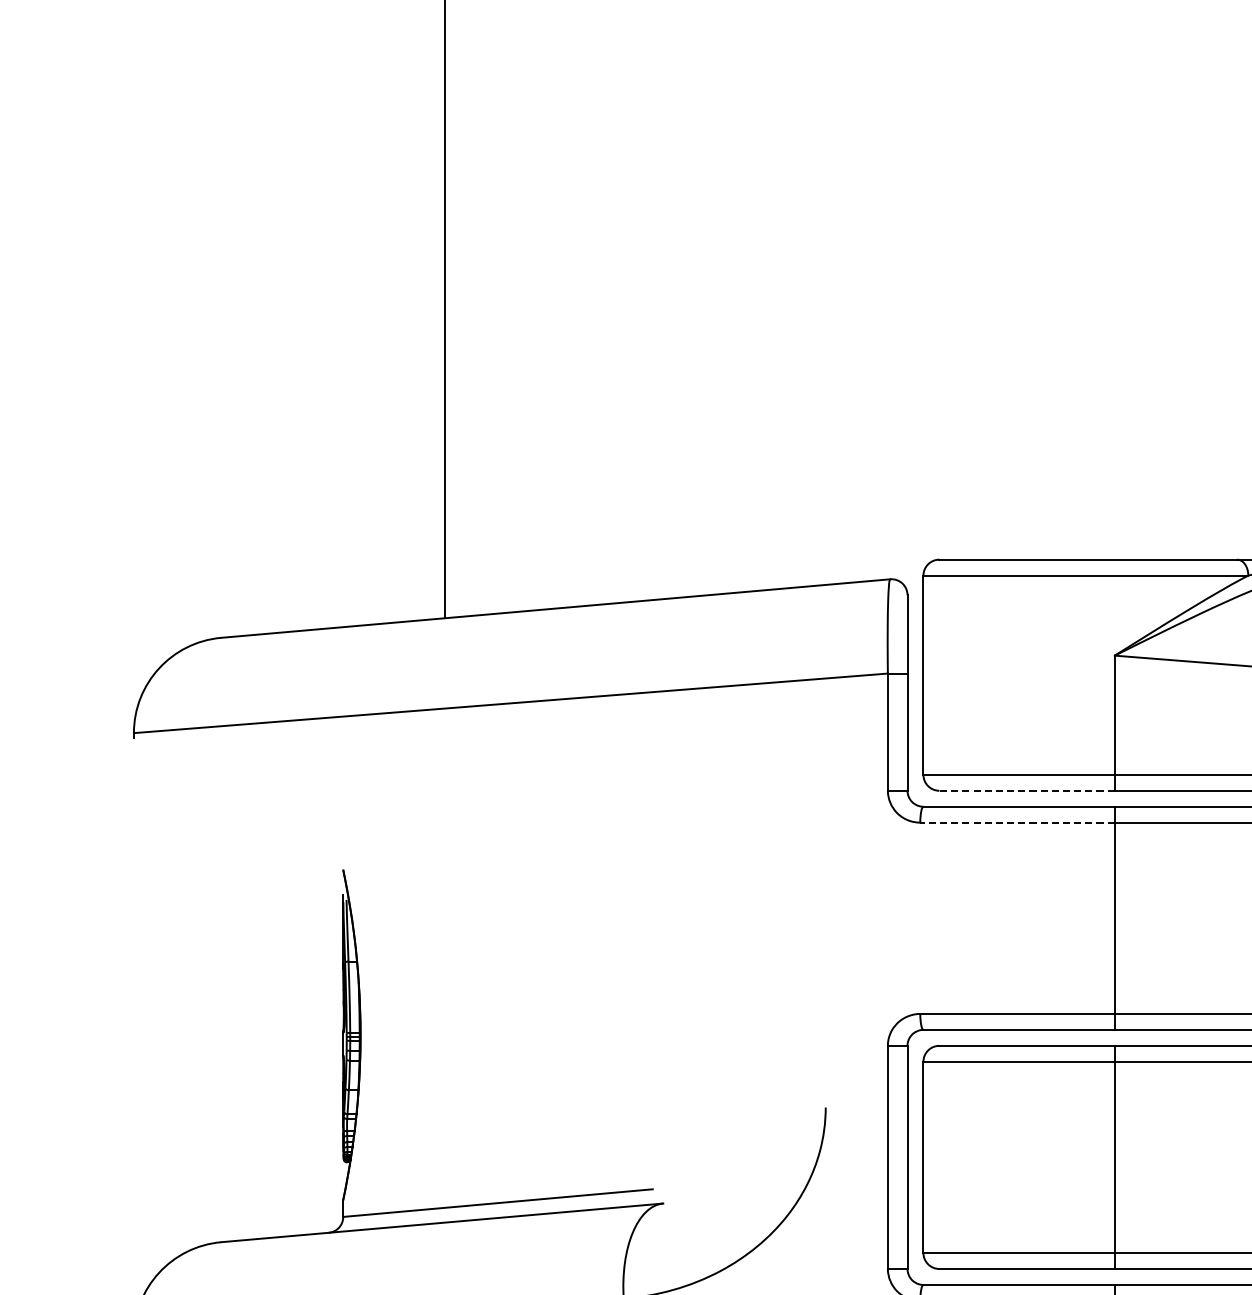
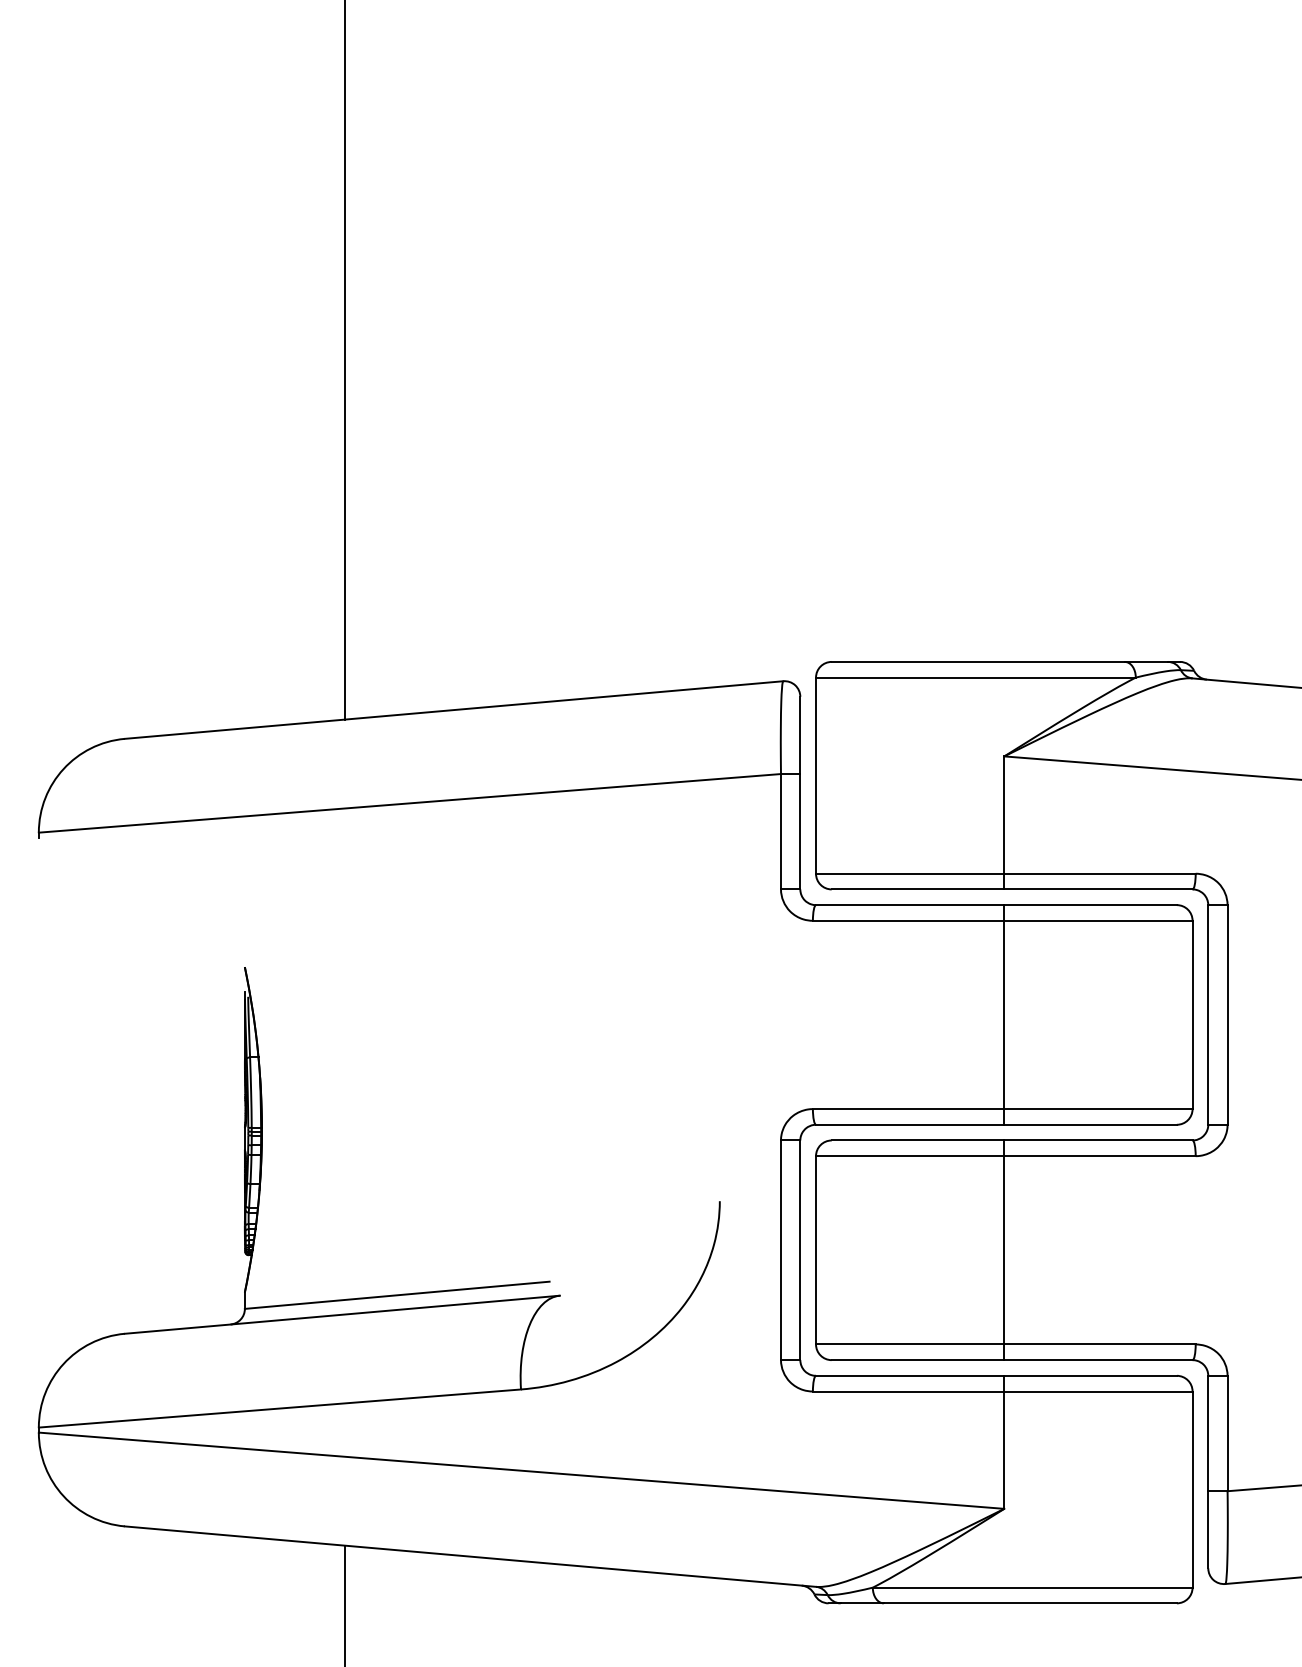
line: (1026, 790) -> (917, 889), dashed -> solid
line: (1017, 822) -> (908, 920), dashed -> solid

